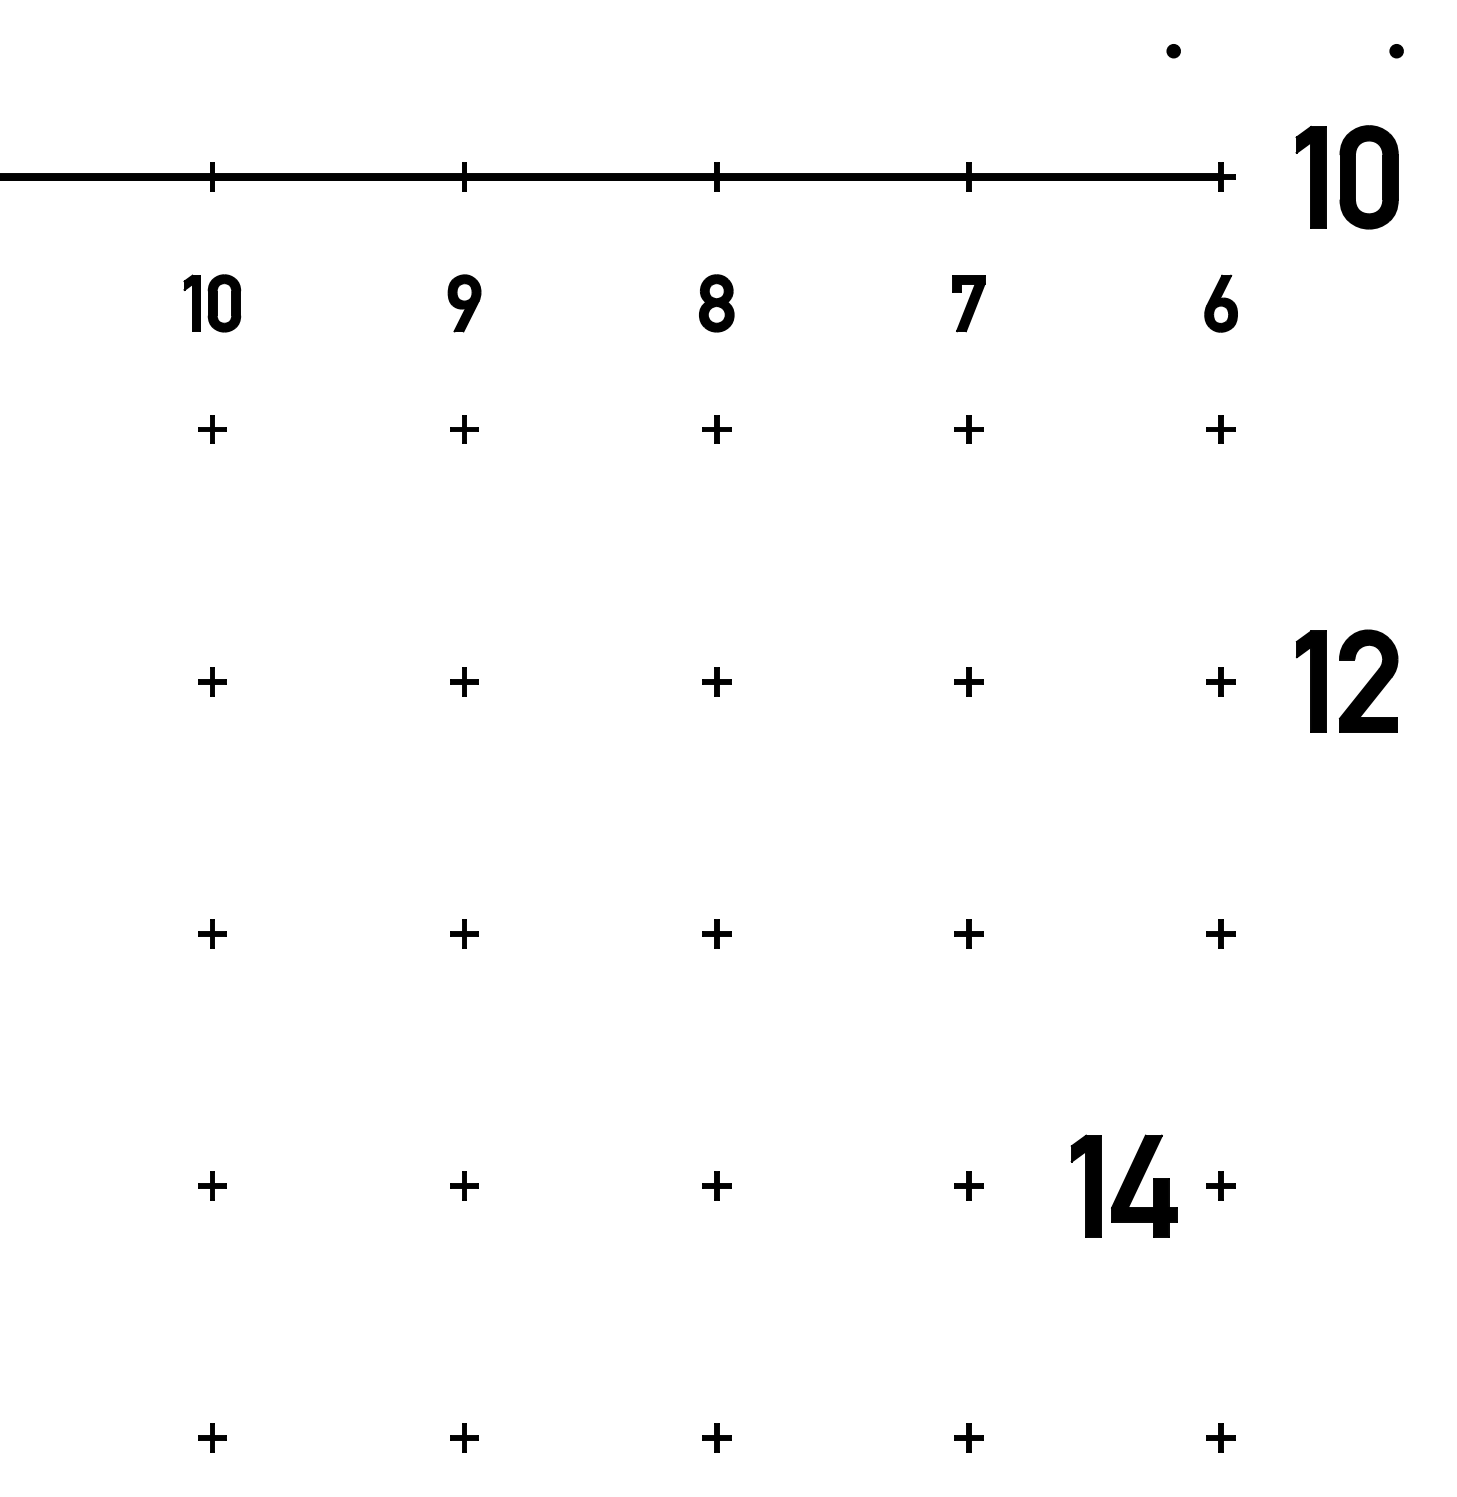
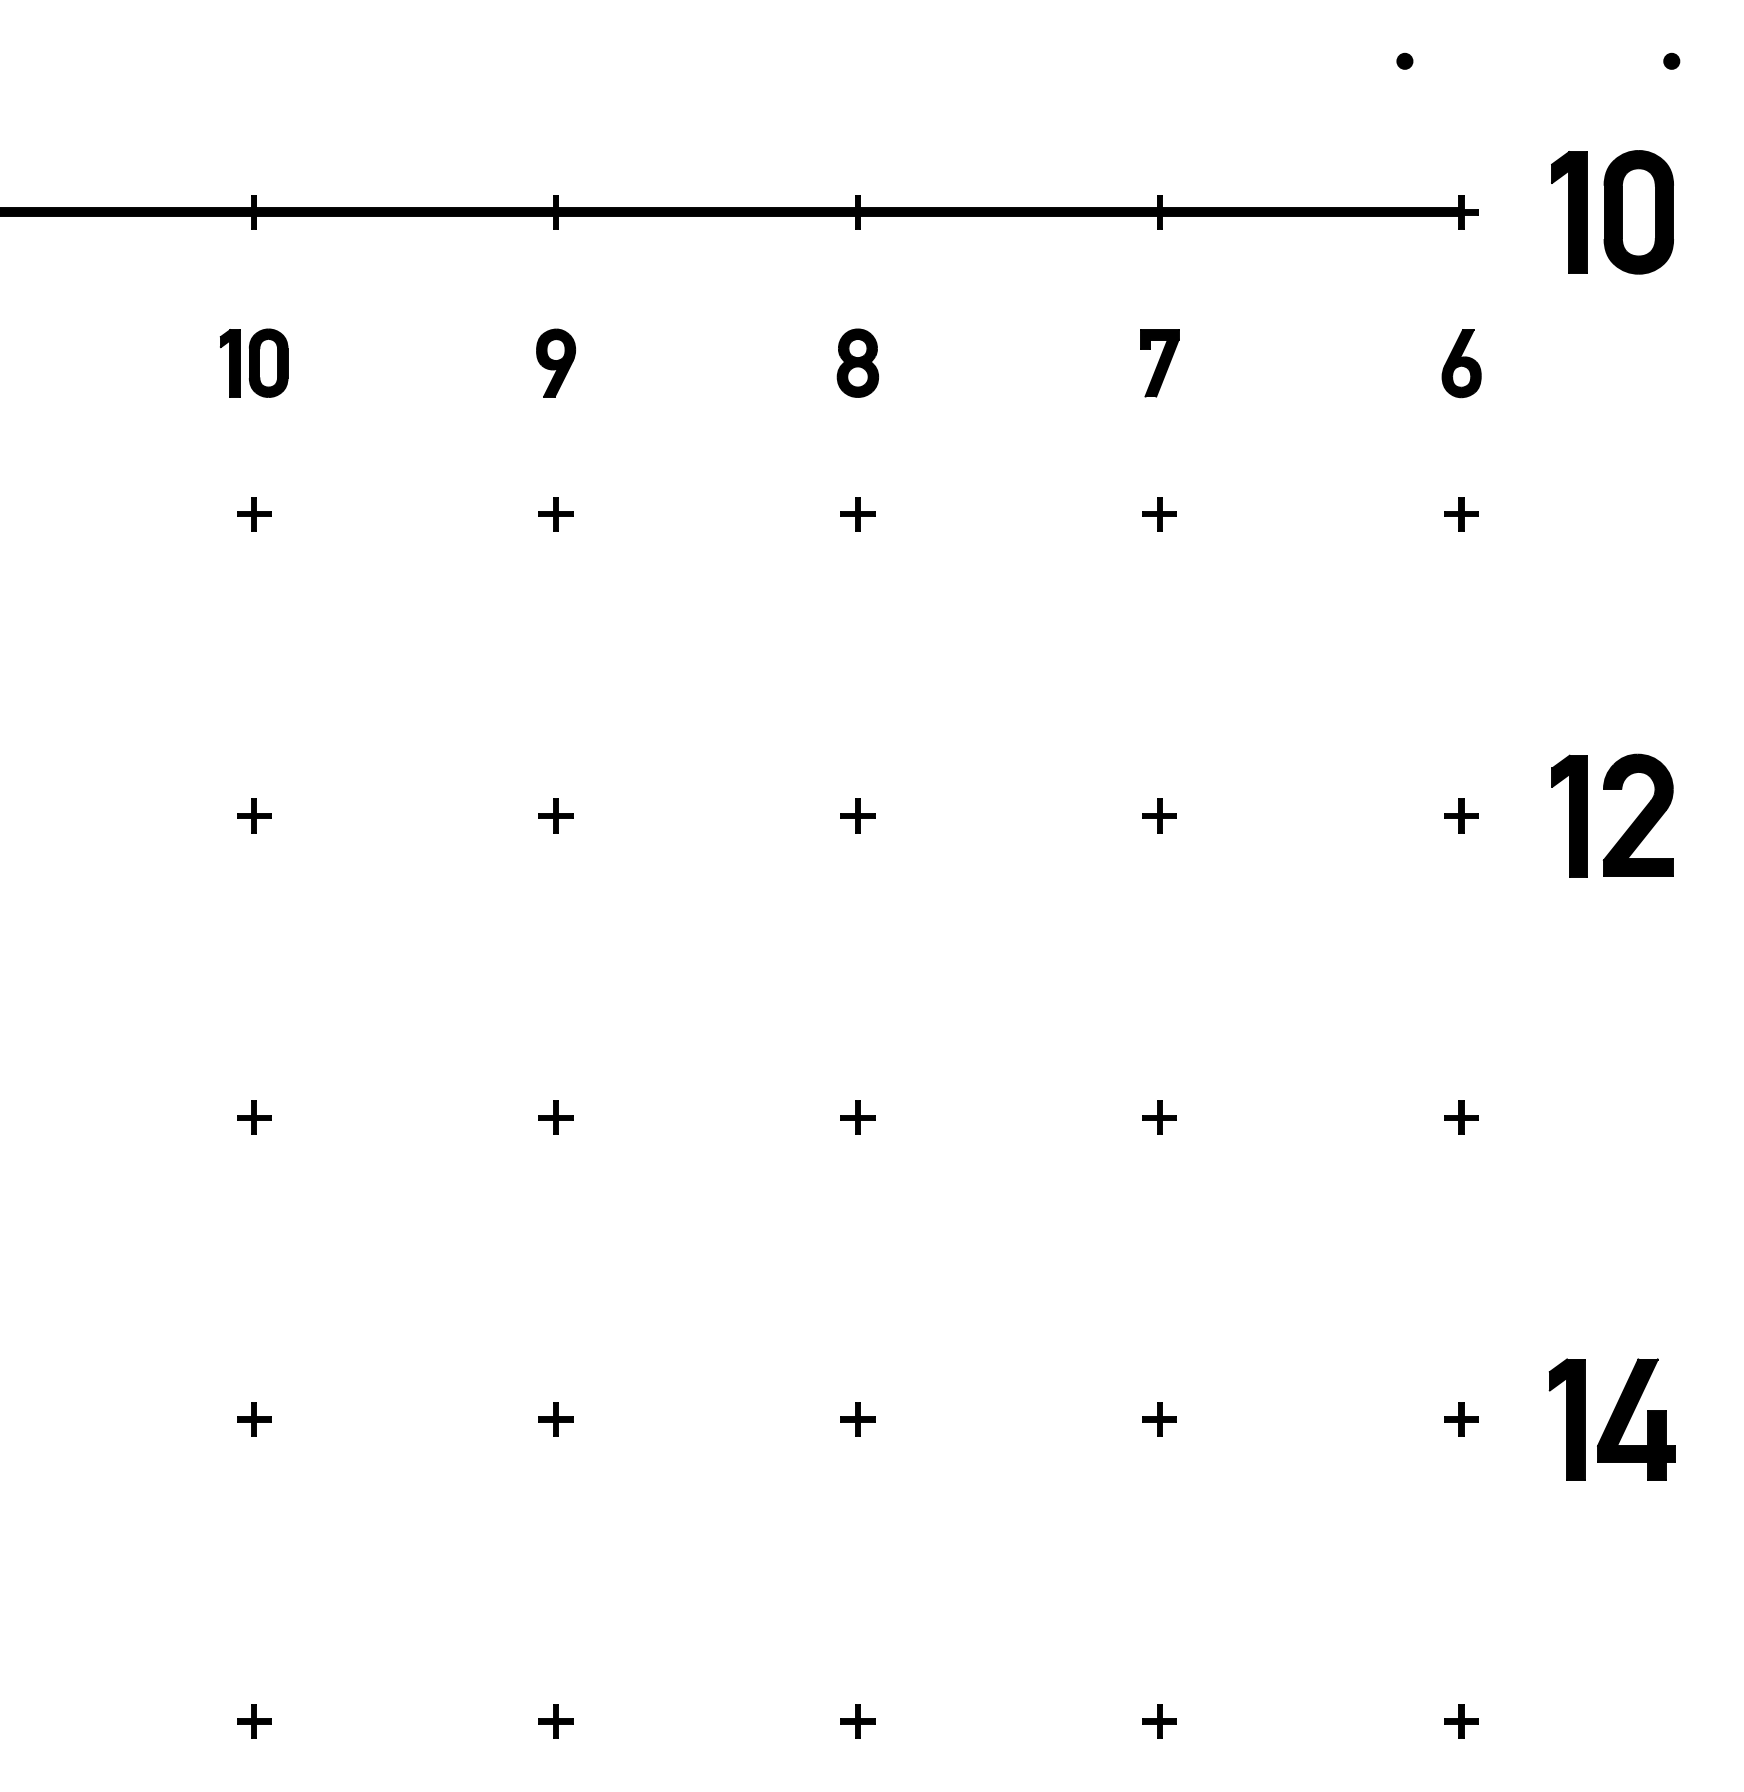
part: (1123, 1185) -> (1611, 1419), moved

